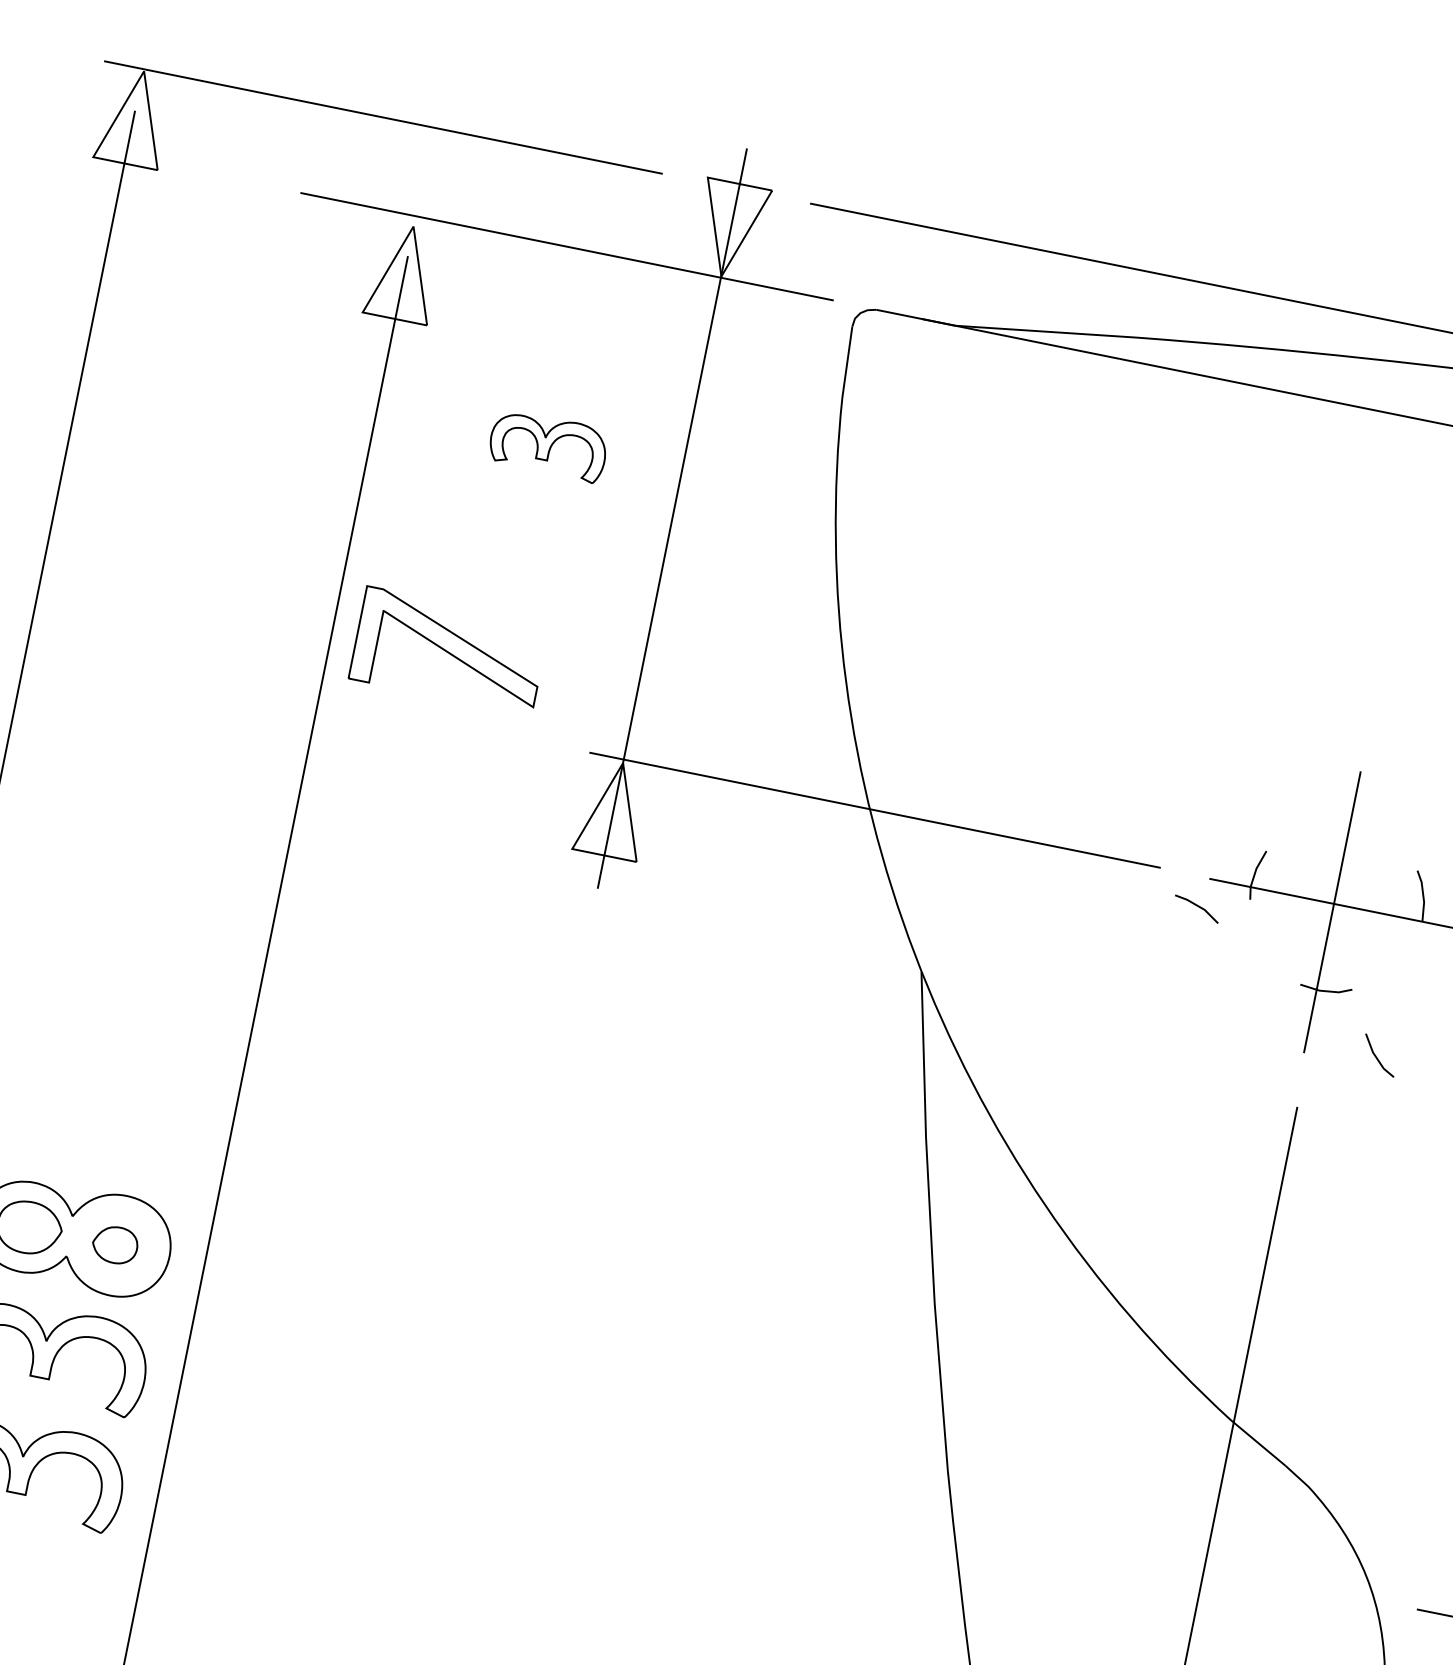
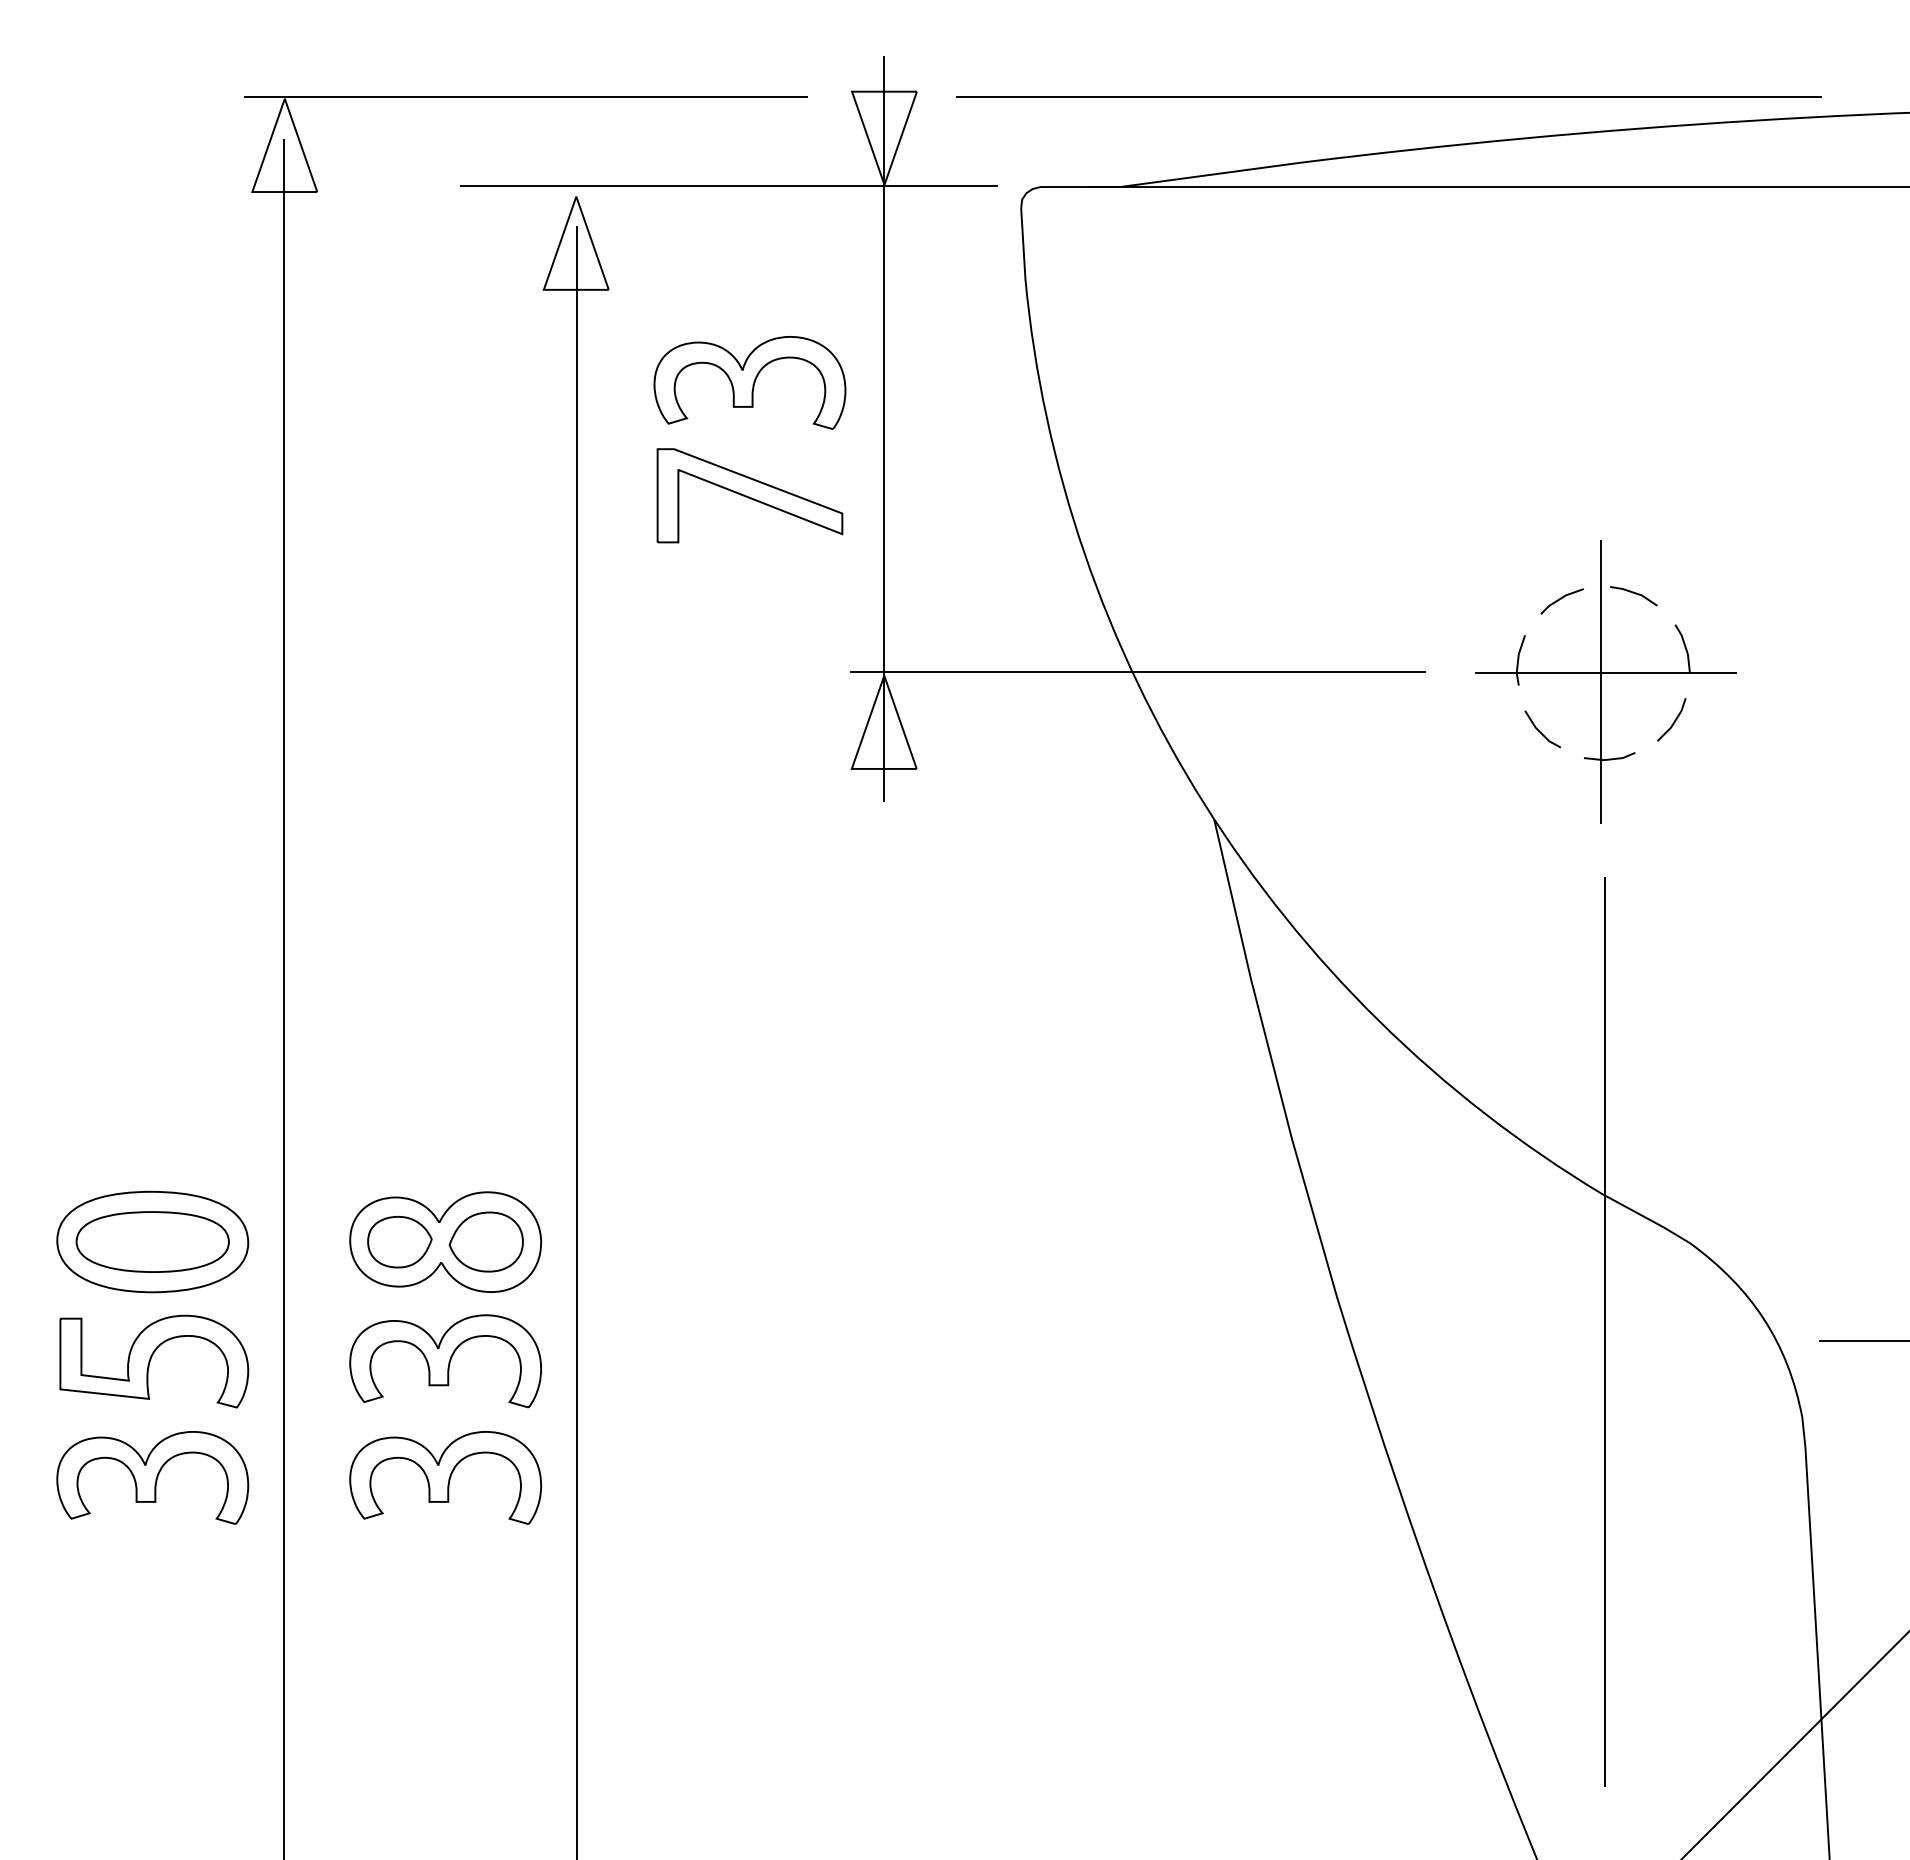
part: (548, 445) -> (749, 382), size x1.67
part: (448, 650) -> (749, 495), moved
curve: (1309, 822) -> (1561, 599), added
curve: (1198, 907) -> (1635, 594), moved
curve: (1396, 966) -> (1673, 721), added
curve: (1377, 1057) -> (1540, 731), moved
part: (114, 1244) -> (485, 1241), size x1.67

